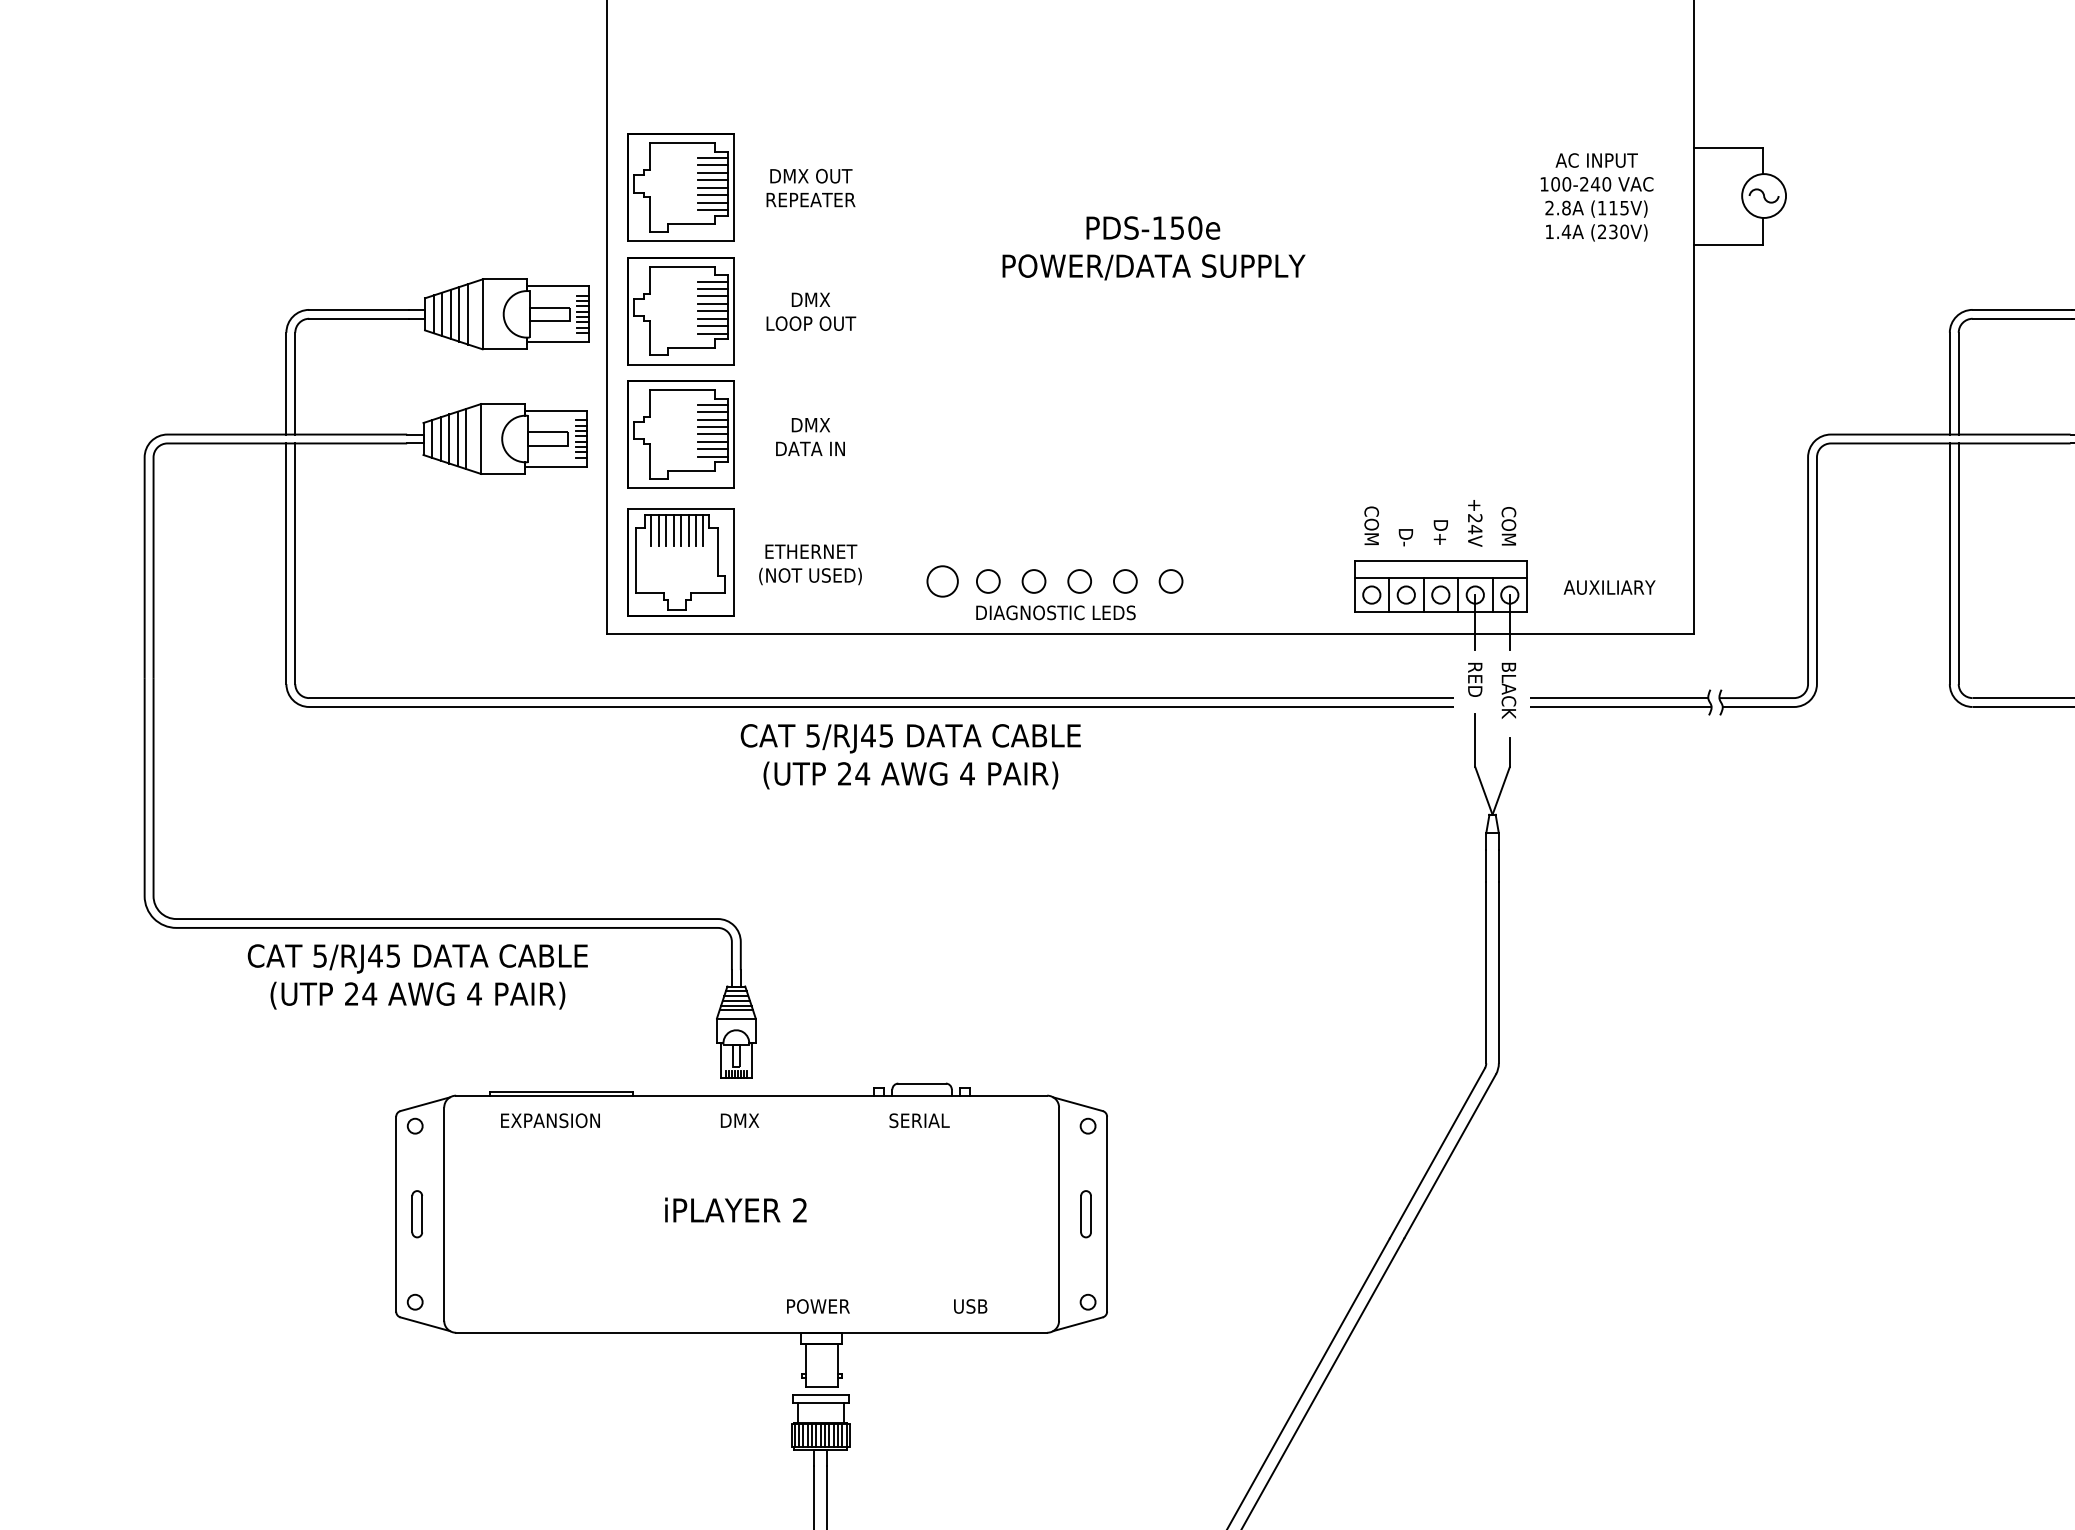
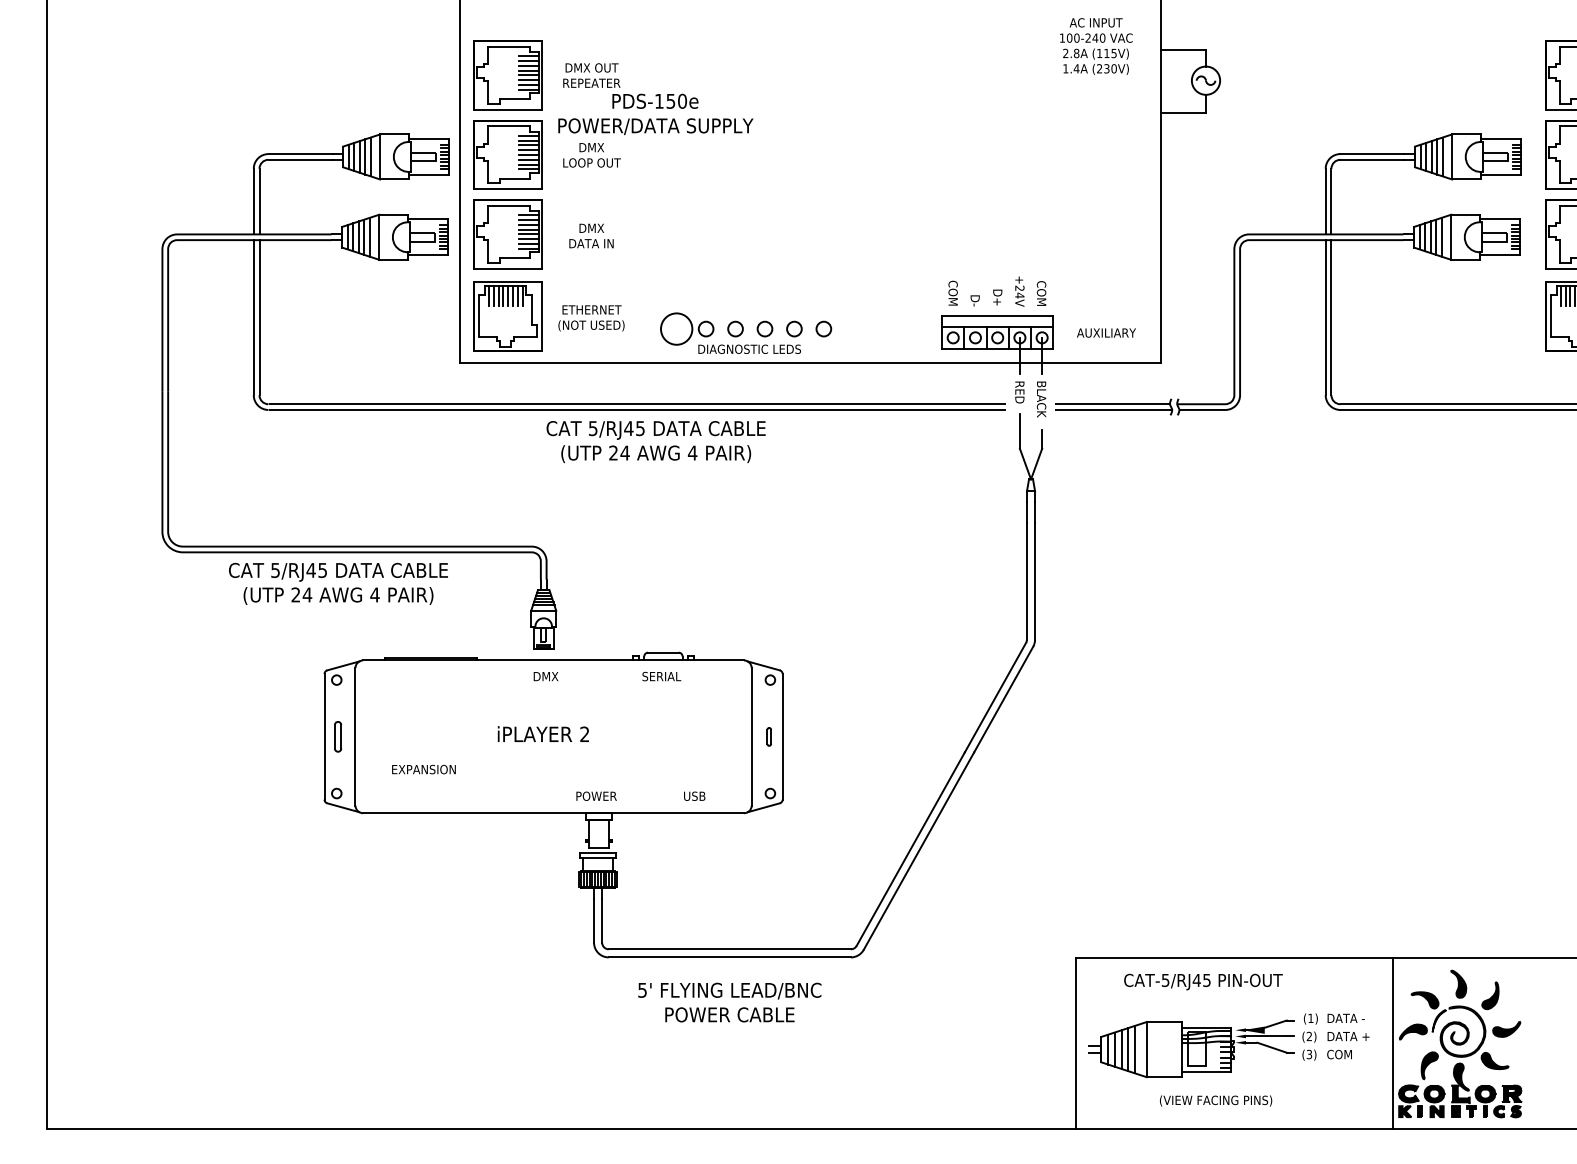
text: (1597, 197) -> (1096, 46), moved
text: (1153, 248) -> (655, 114), moved
circle: (942, 580) -> (676, 328), size x1.6
text: (549, 1120) -> (423, 769), moved
part: (1086, 1213) -> (769, 736), size x0.6

